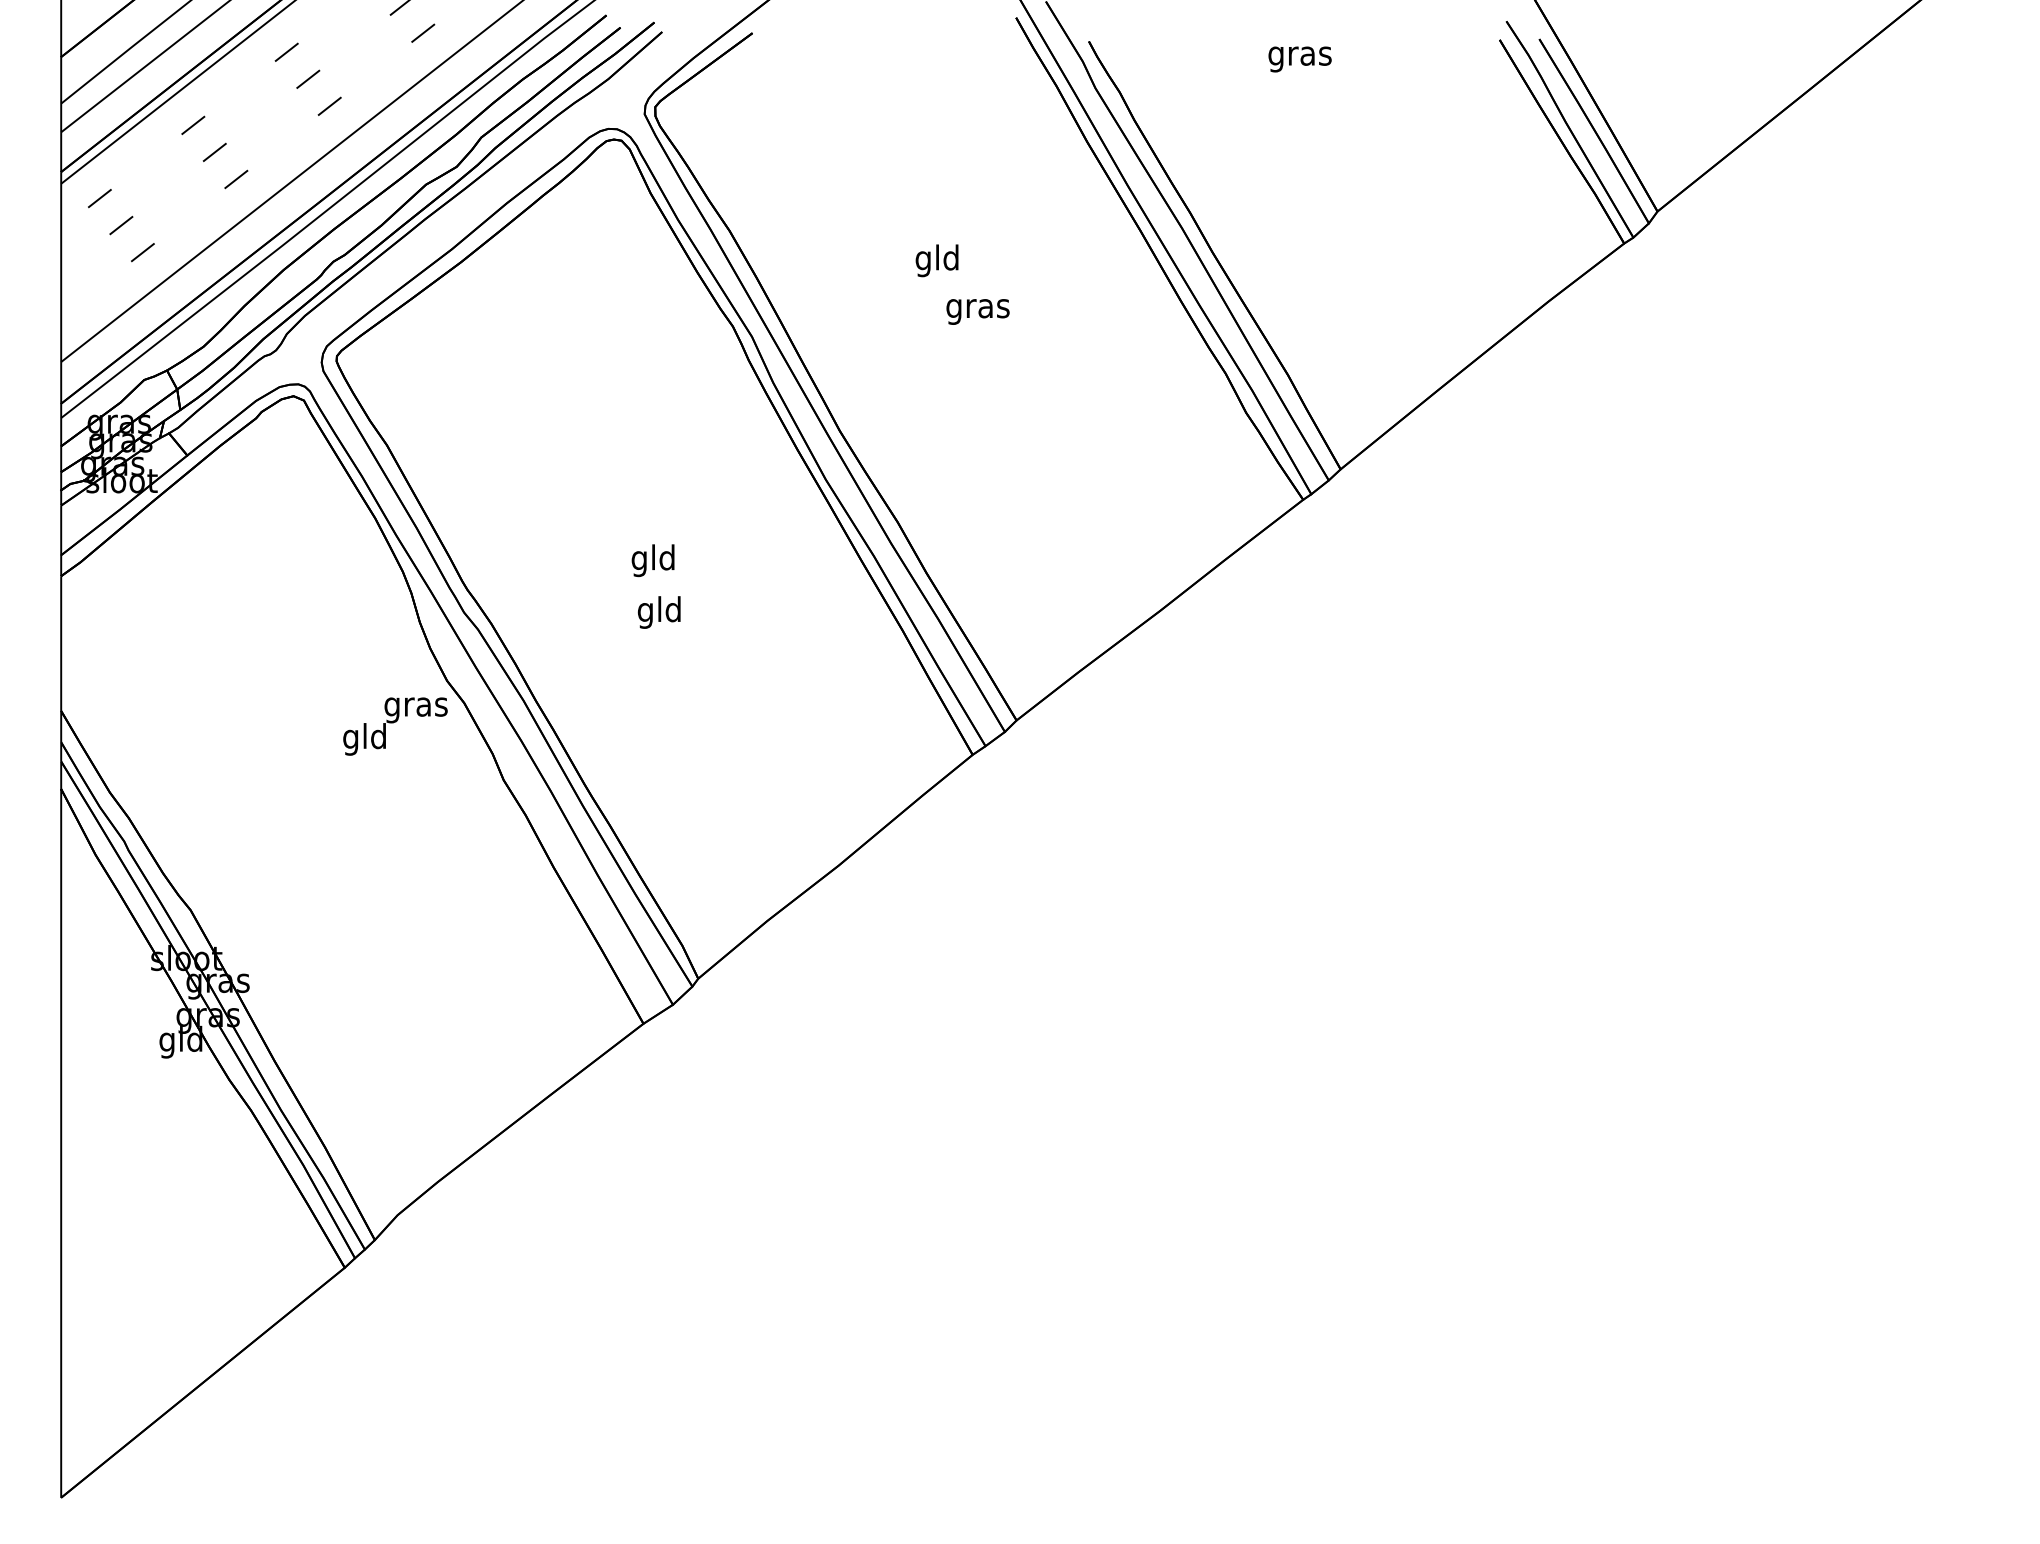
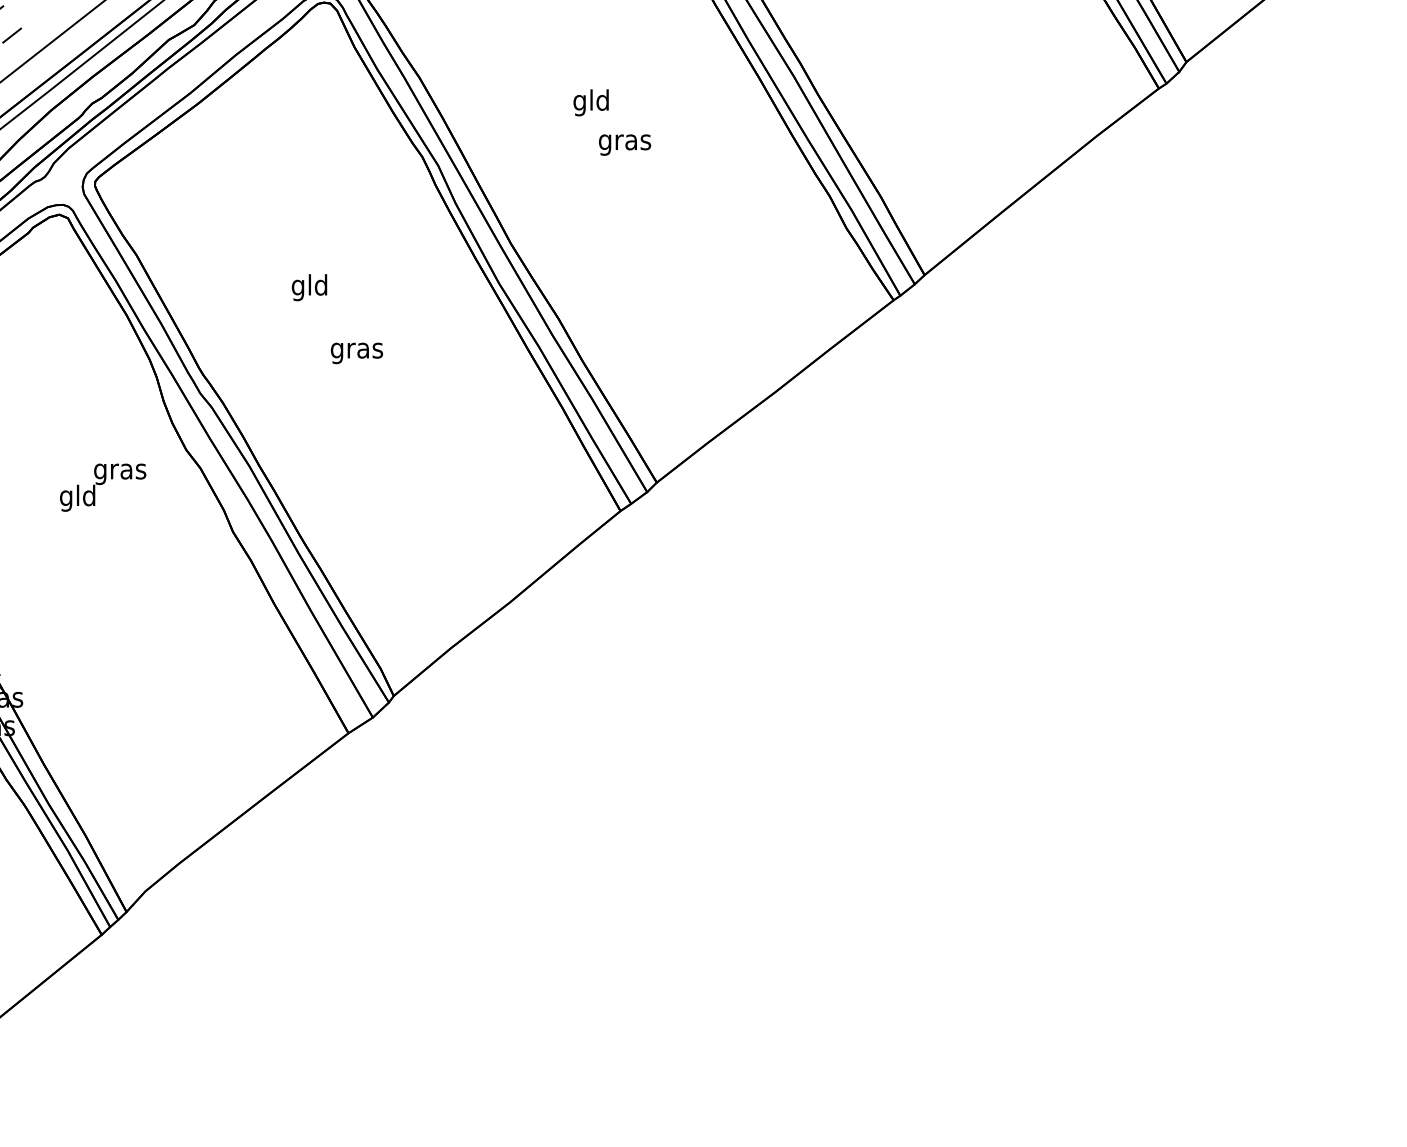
text: (653, 560) -> (356, 350), gld -> gras
text: (658, 612) -> (308, 287), moved
text: (395, 726) -> (103, 487), moved

